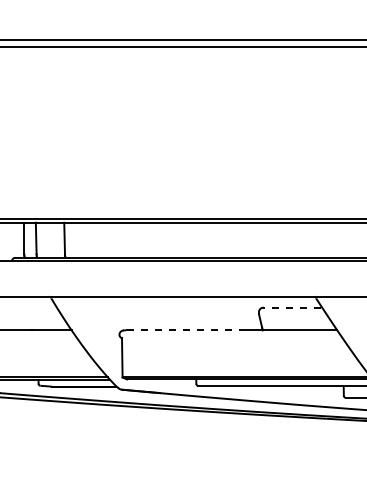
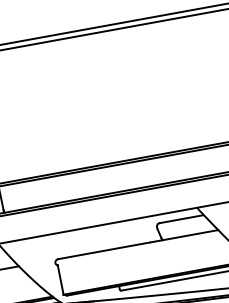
line: (291, 307) -> (180, 219), dashed -> solid
line: (185, 330) -> (104, 250), dashed -> solid

